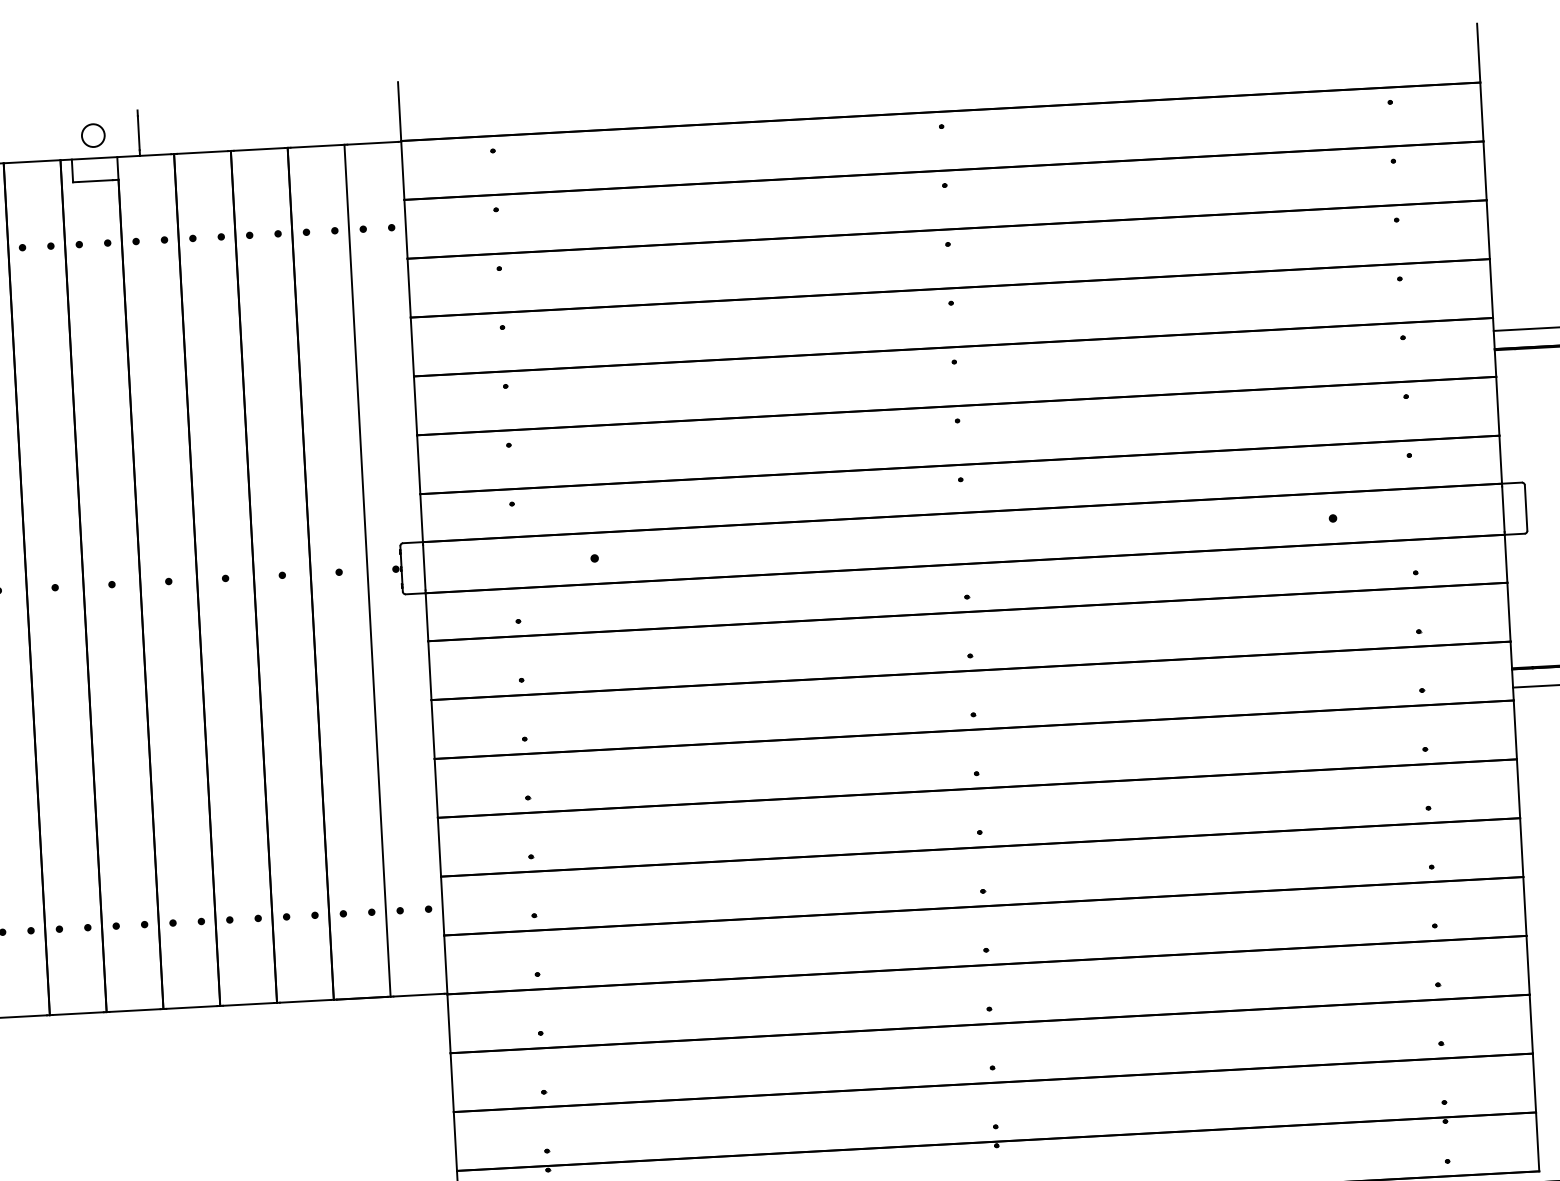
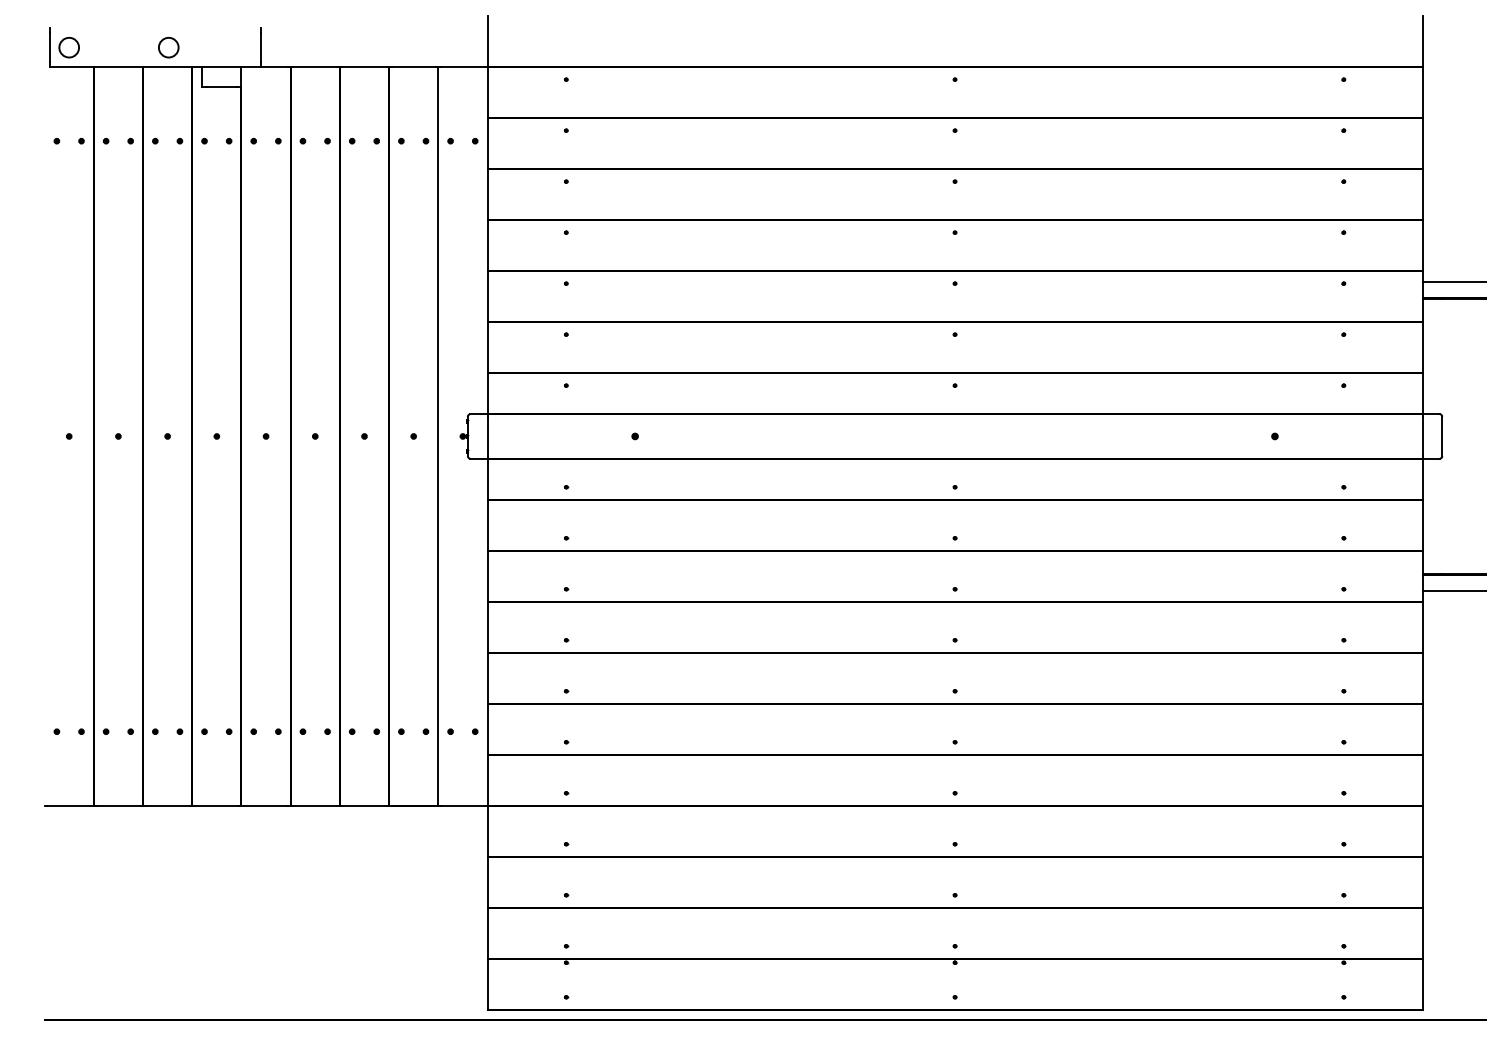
circle: (93, 135) -> (168, 47), moved

